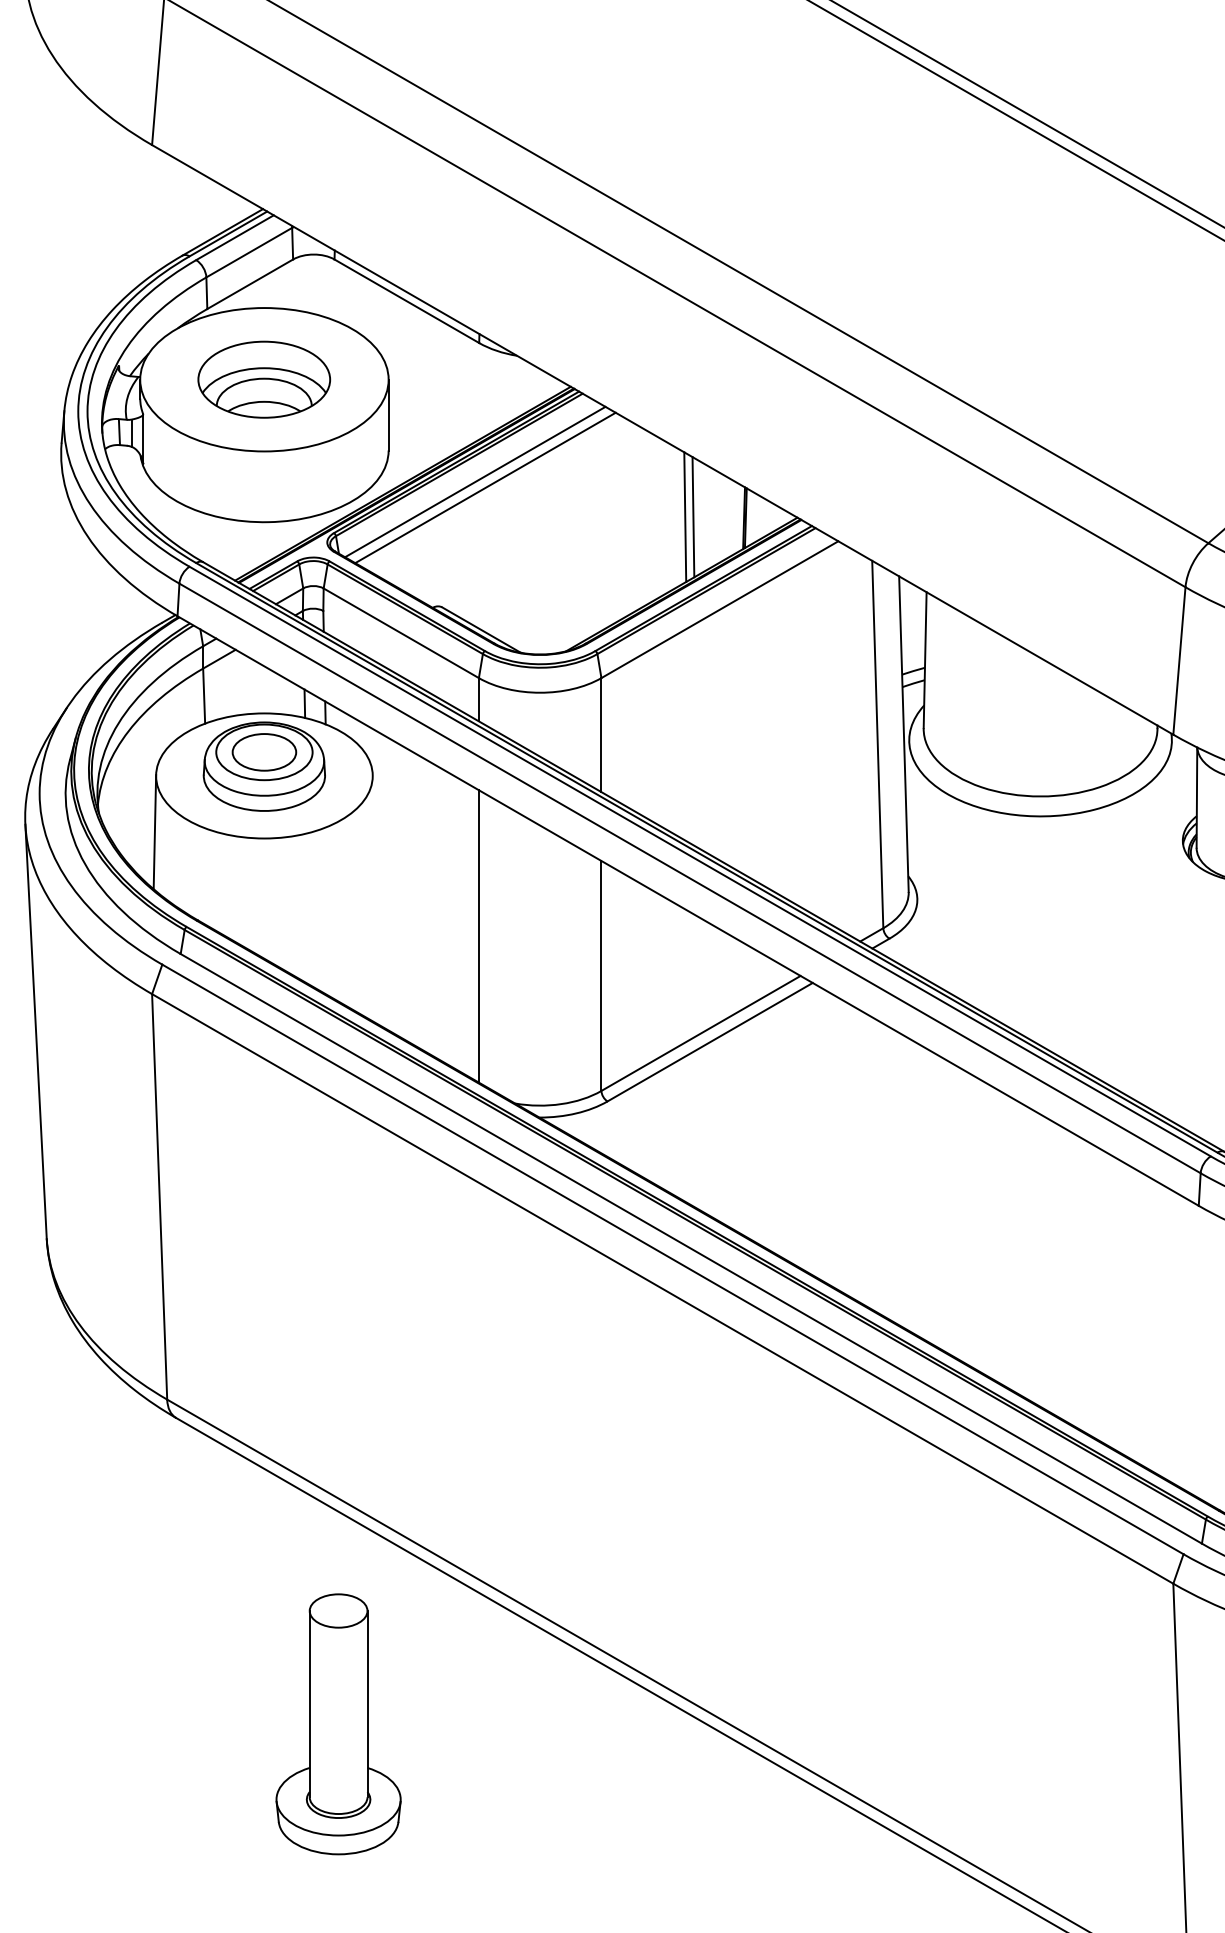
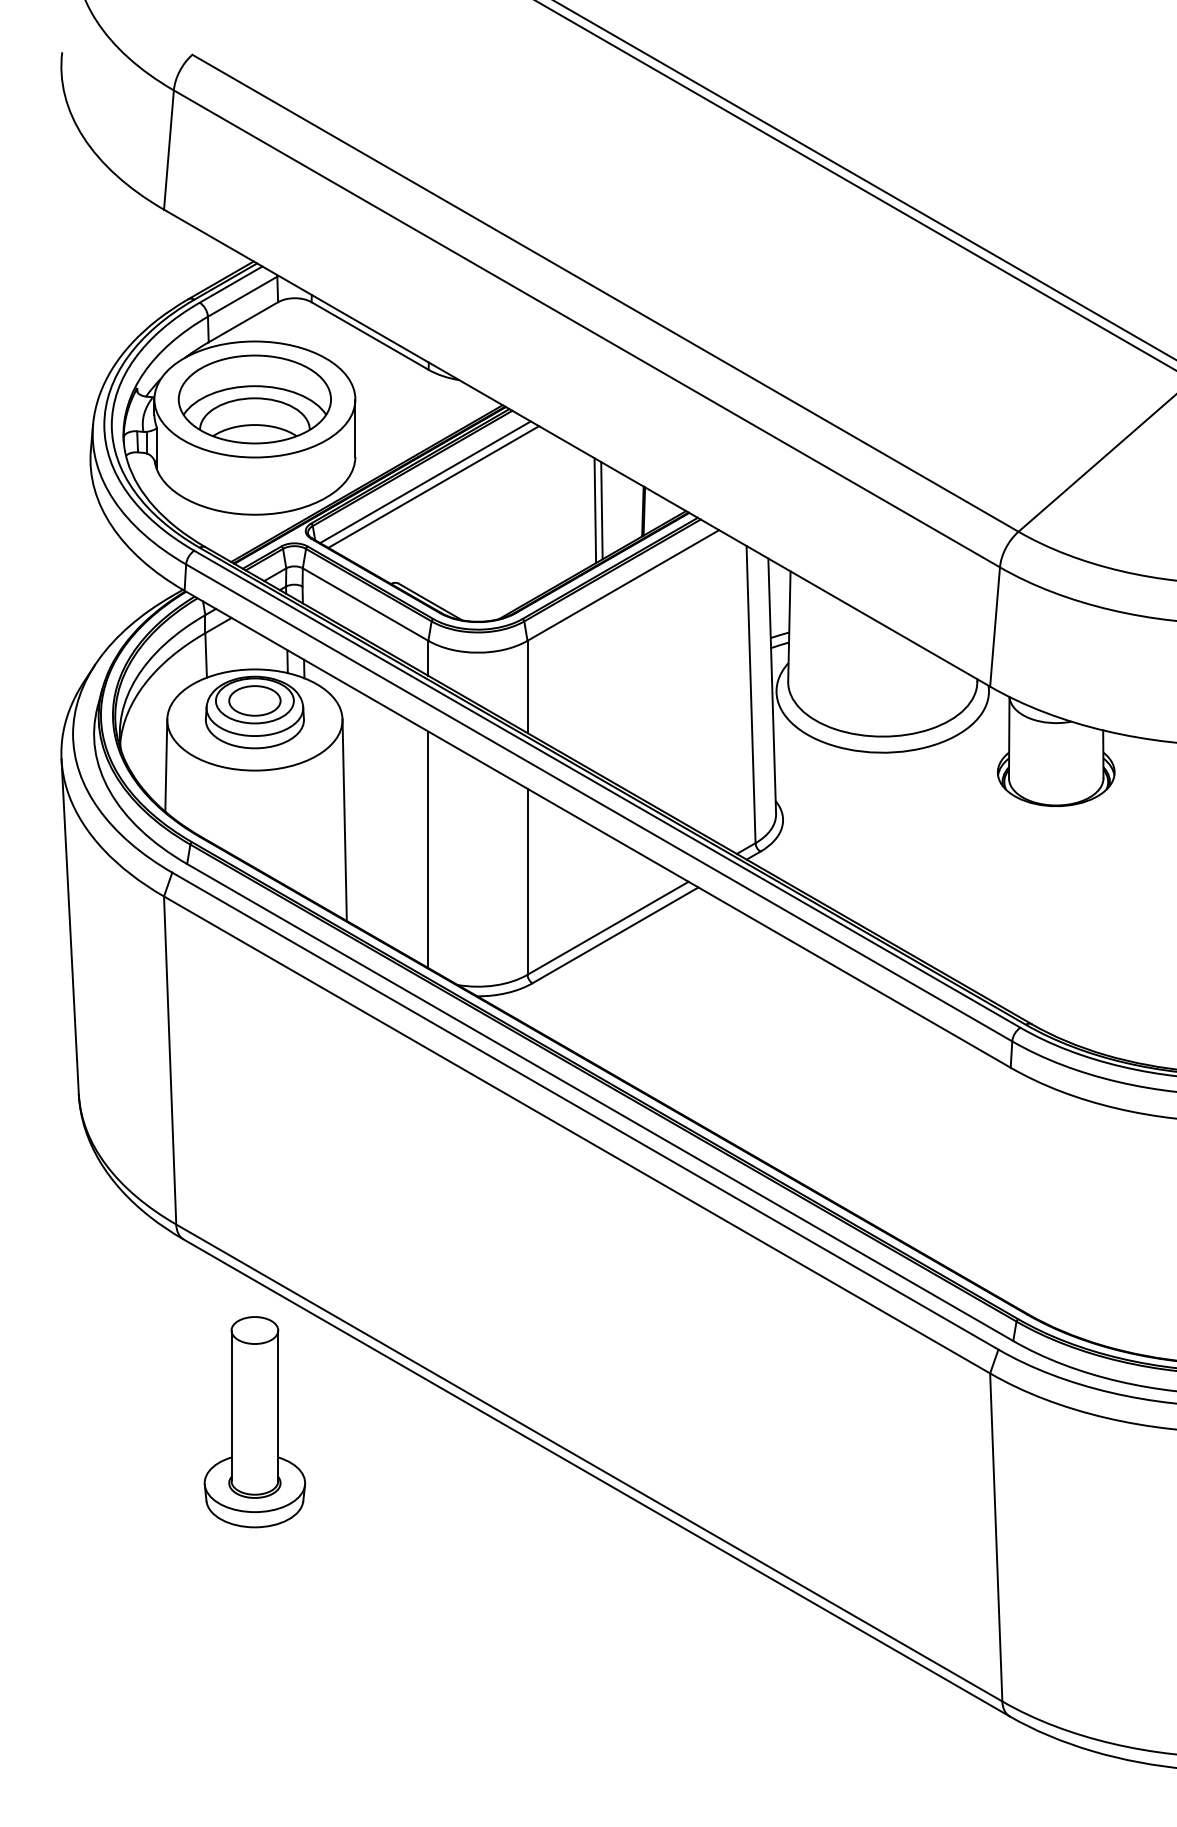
part: (263, 379) -> (254, 399), size x1.43
line: (375, 898) -> (344, 819), added
part: (338, 1724) -> (254, 1422), moved

